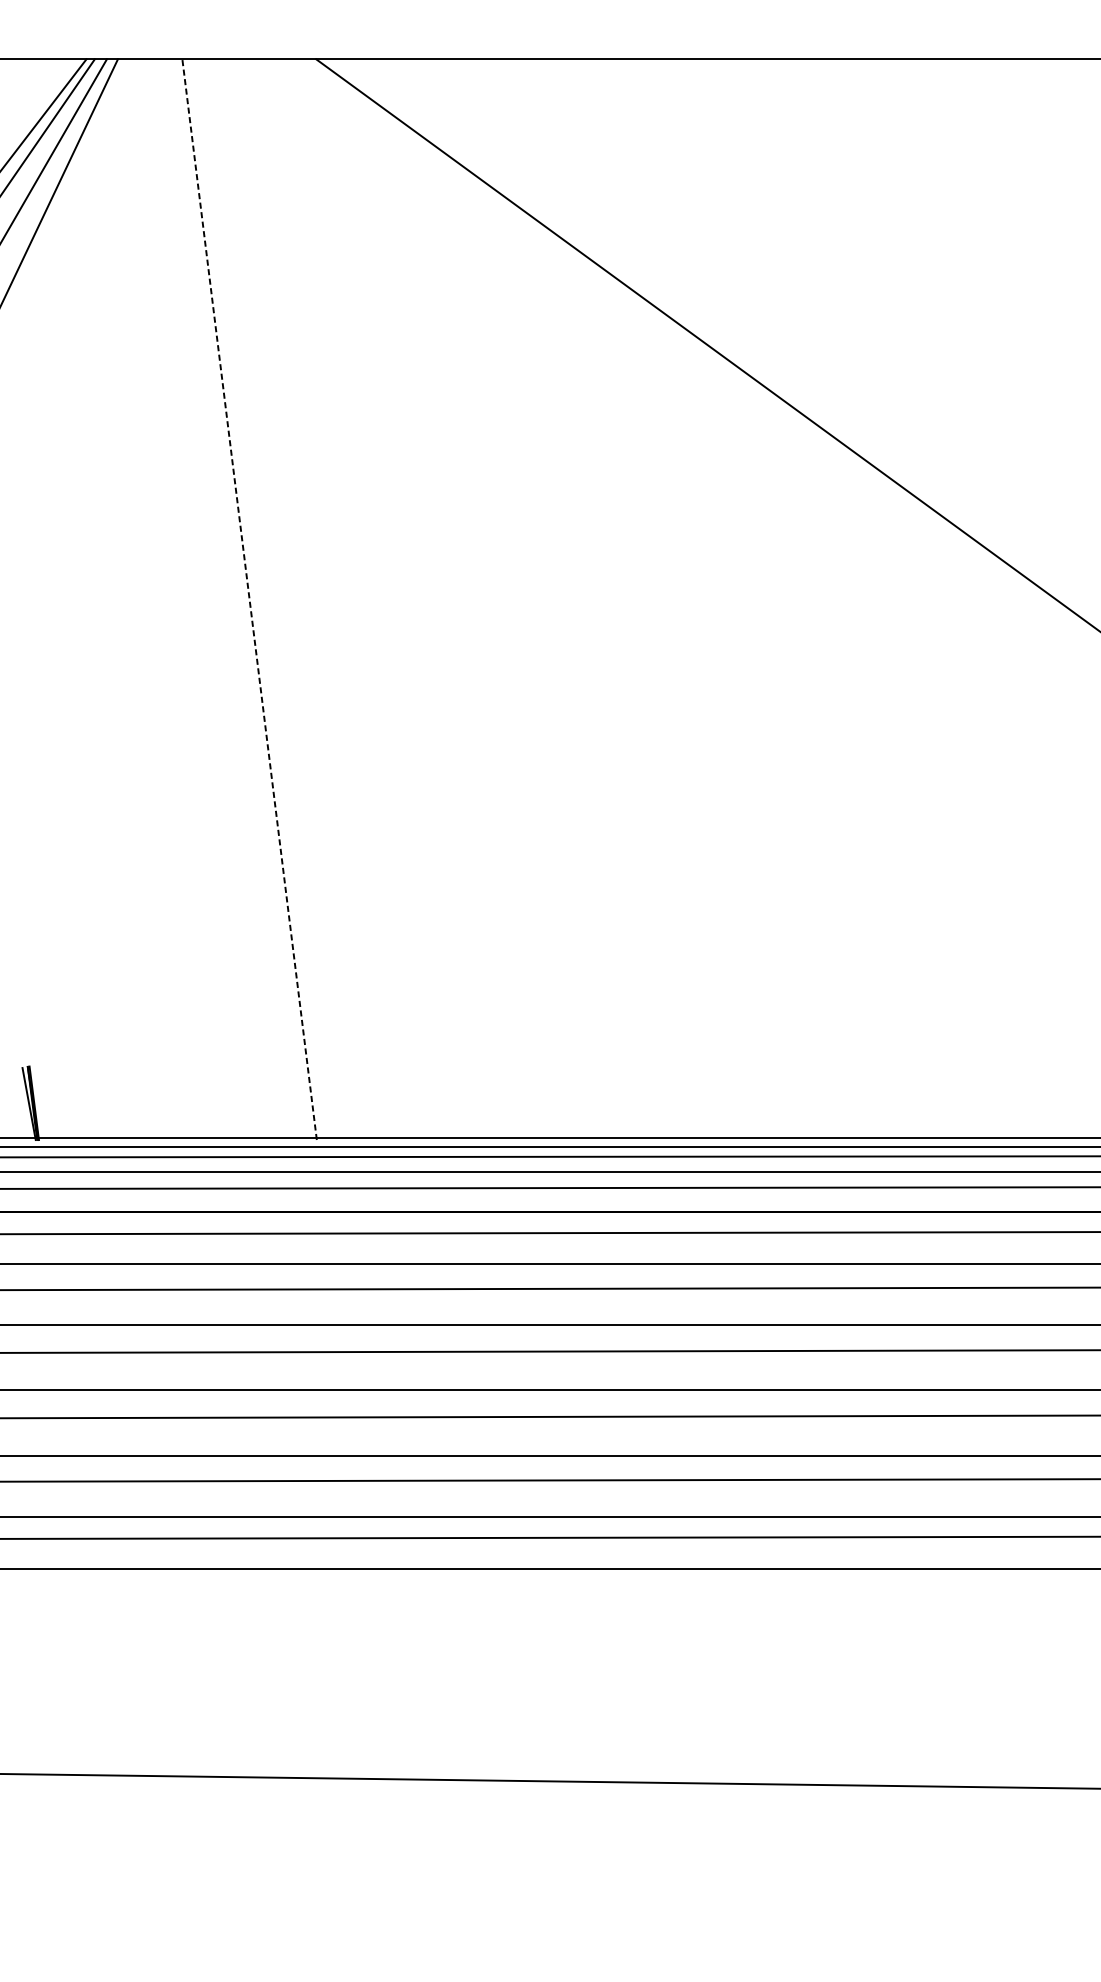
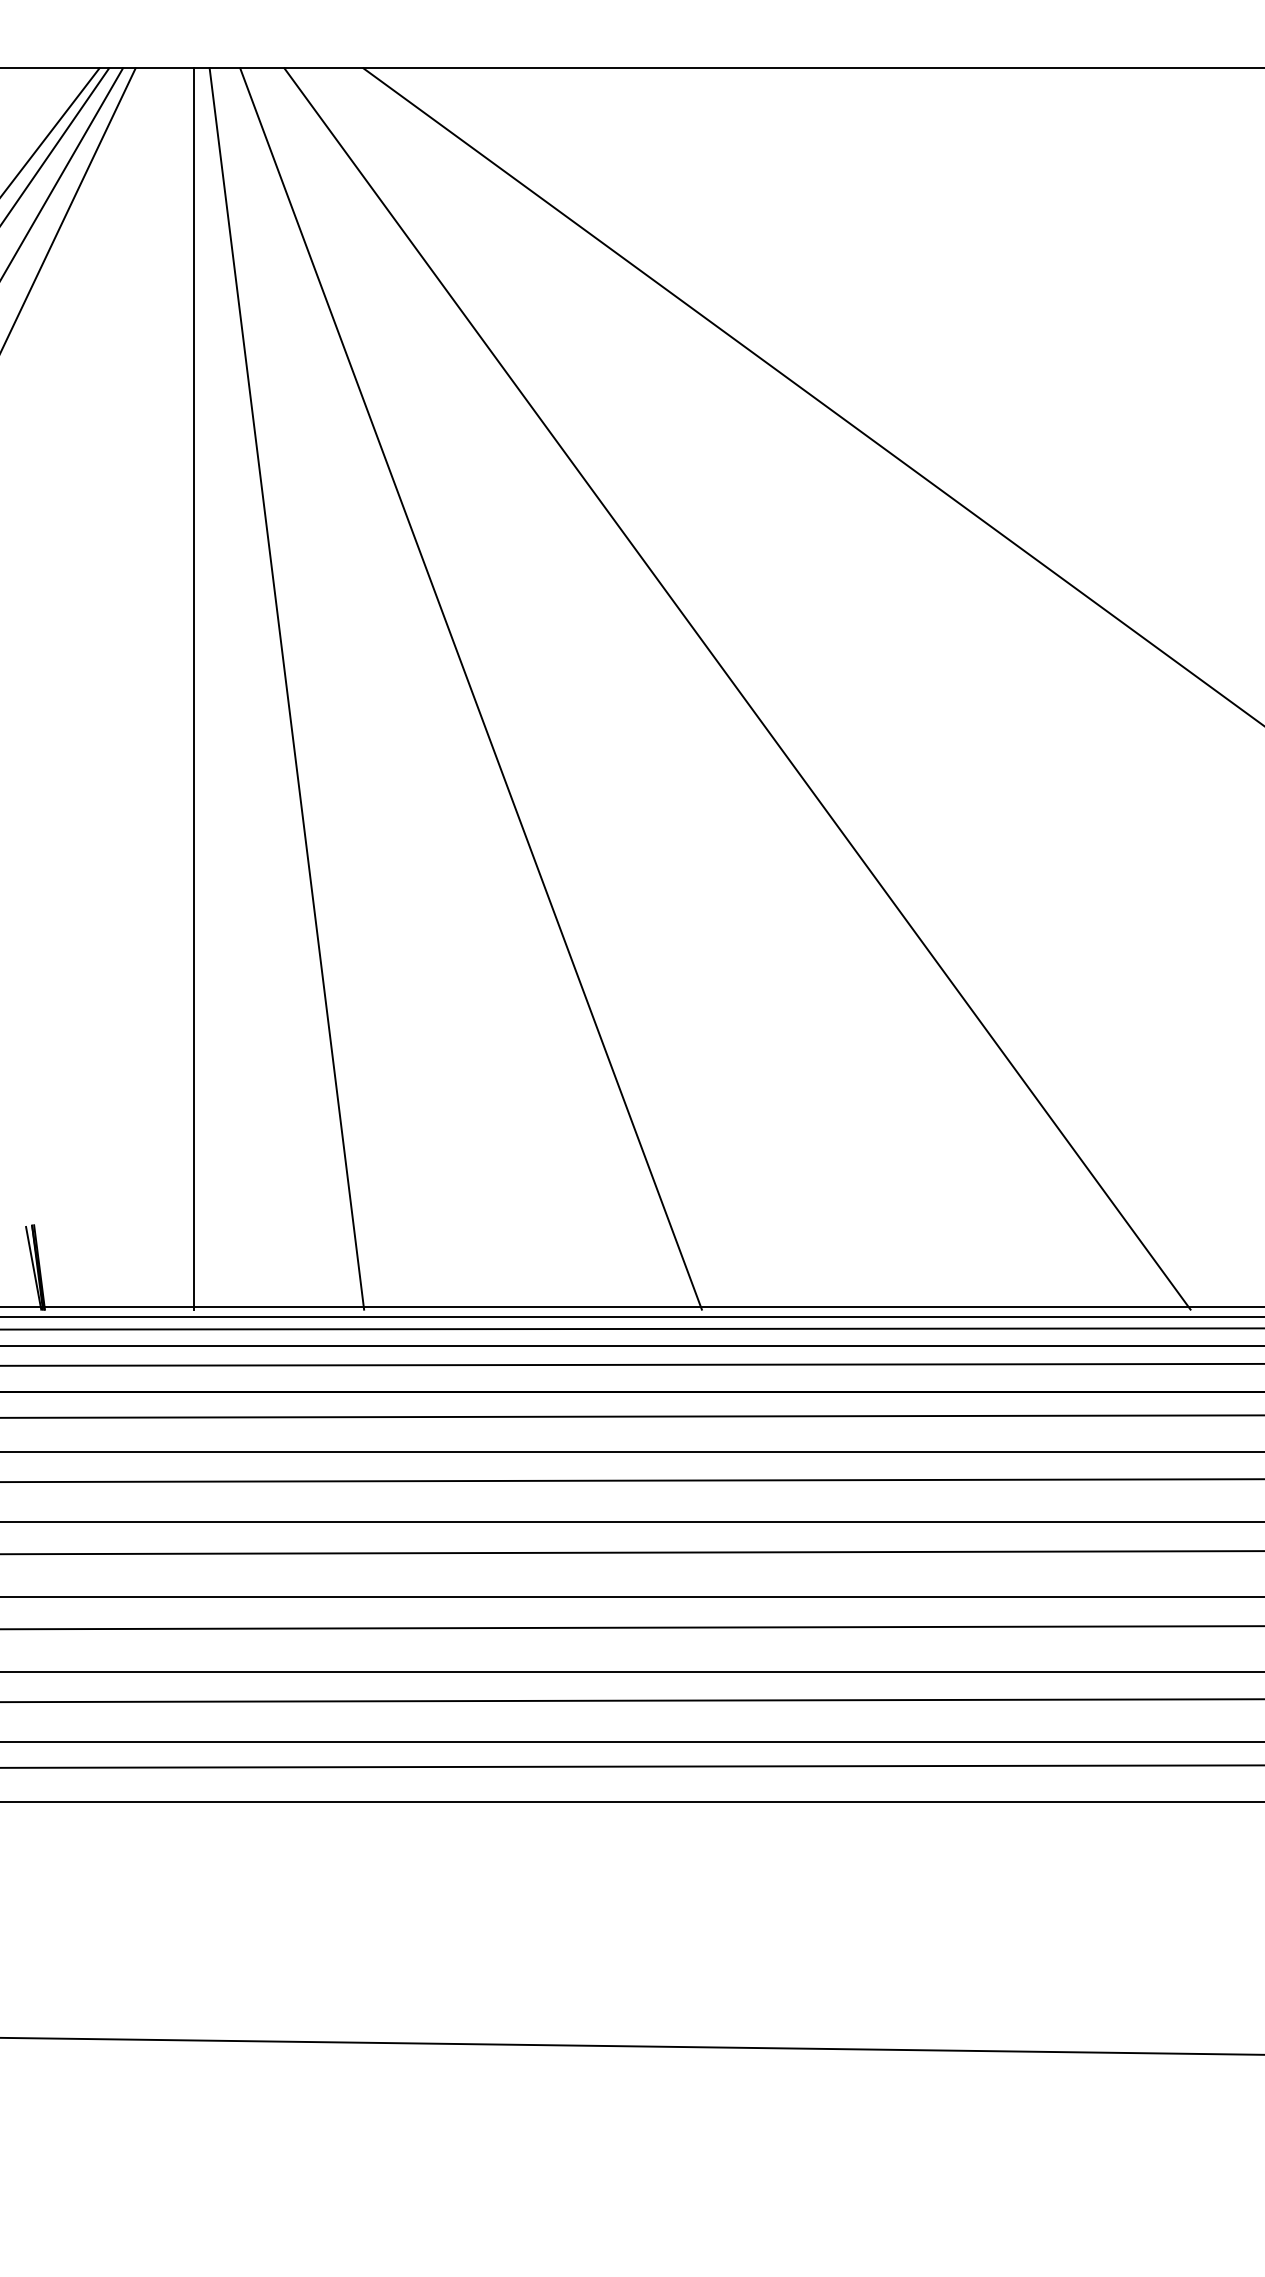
line: (169, 599) -> (194, 688), added
line: (249, 599) -> (286, 688), dashed -> solid
line: (409, 599) -> (470, 688), added
line: (641, 599) -> (737, 688), added

